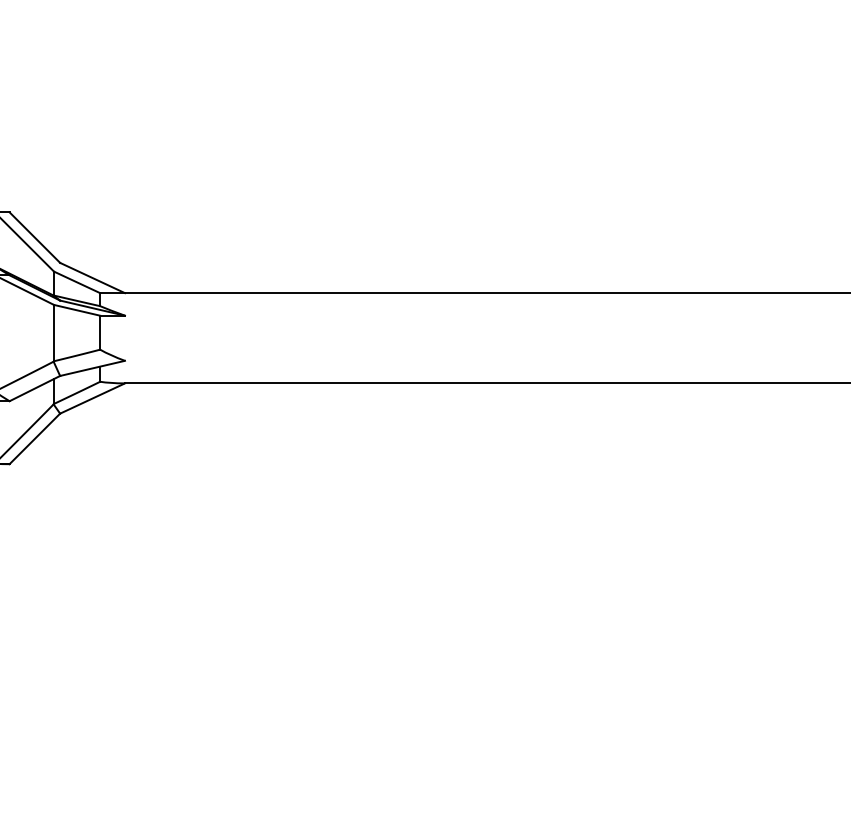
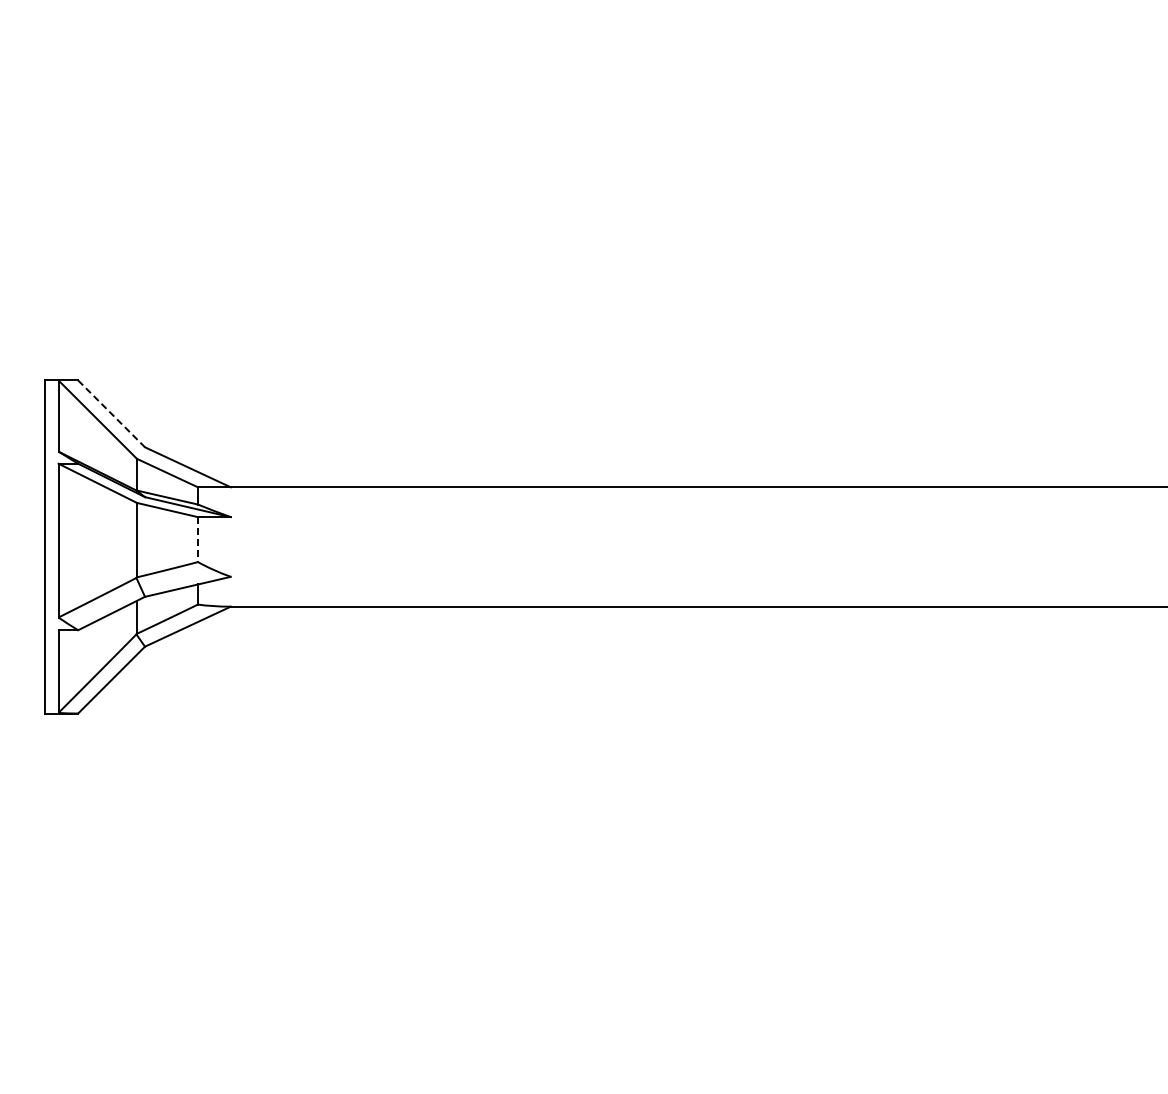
line: (34, 238) -> (111, 414), solid -> dashed
line: (100, 333) -> (198, 540), solid -> dashed

